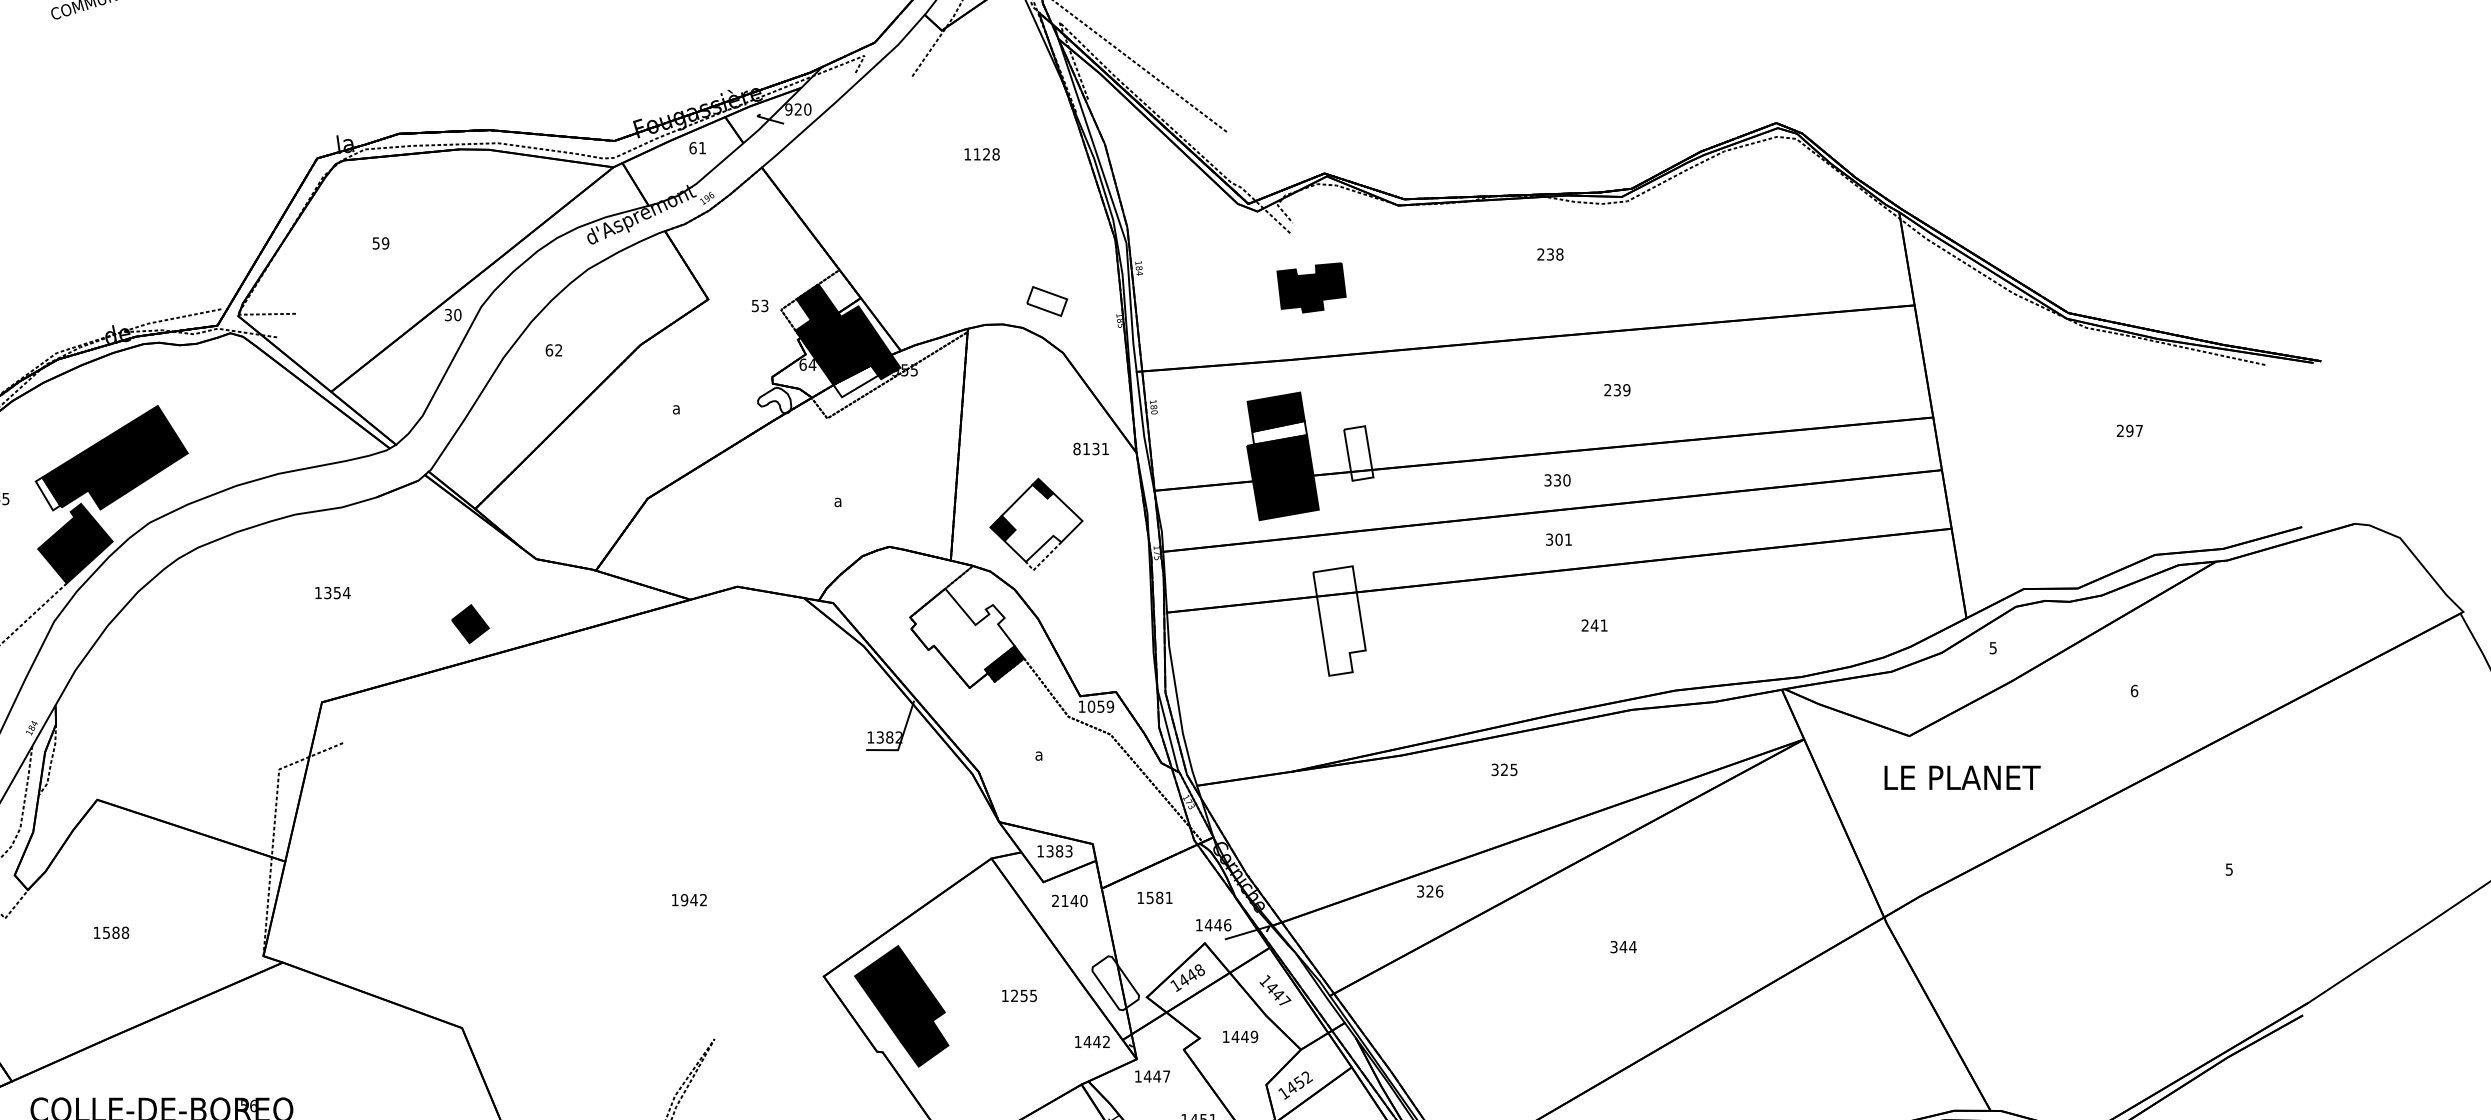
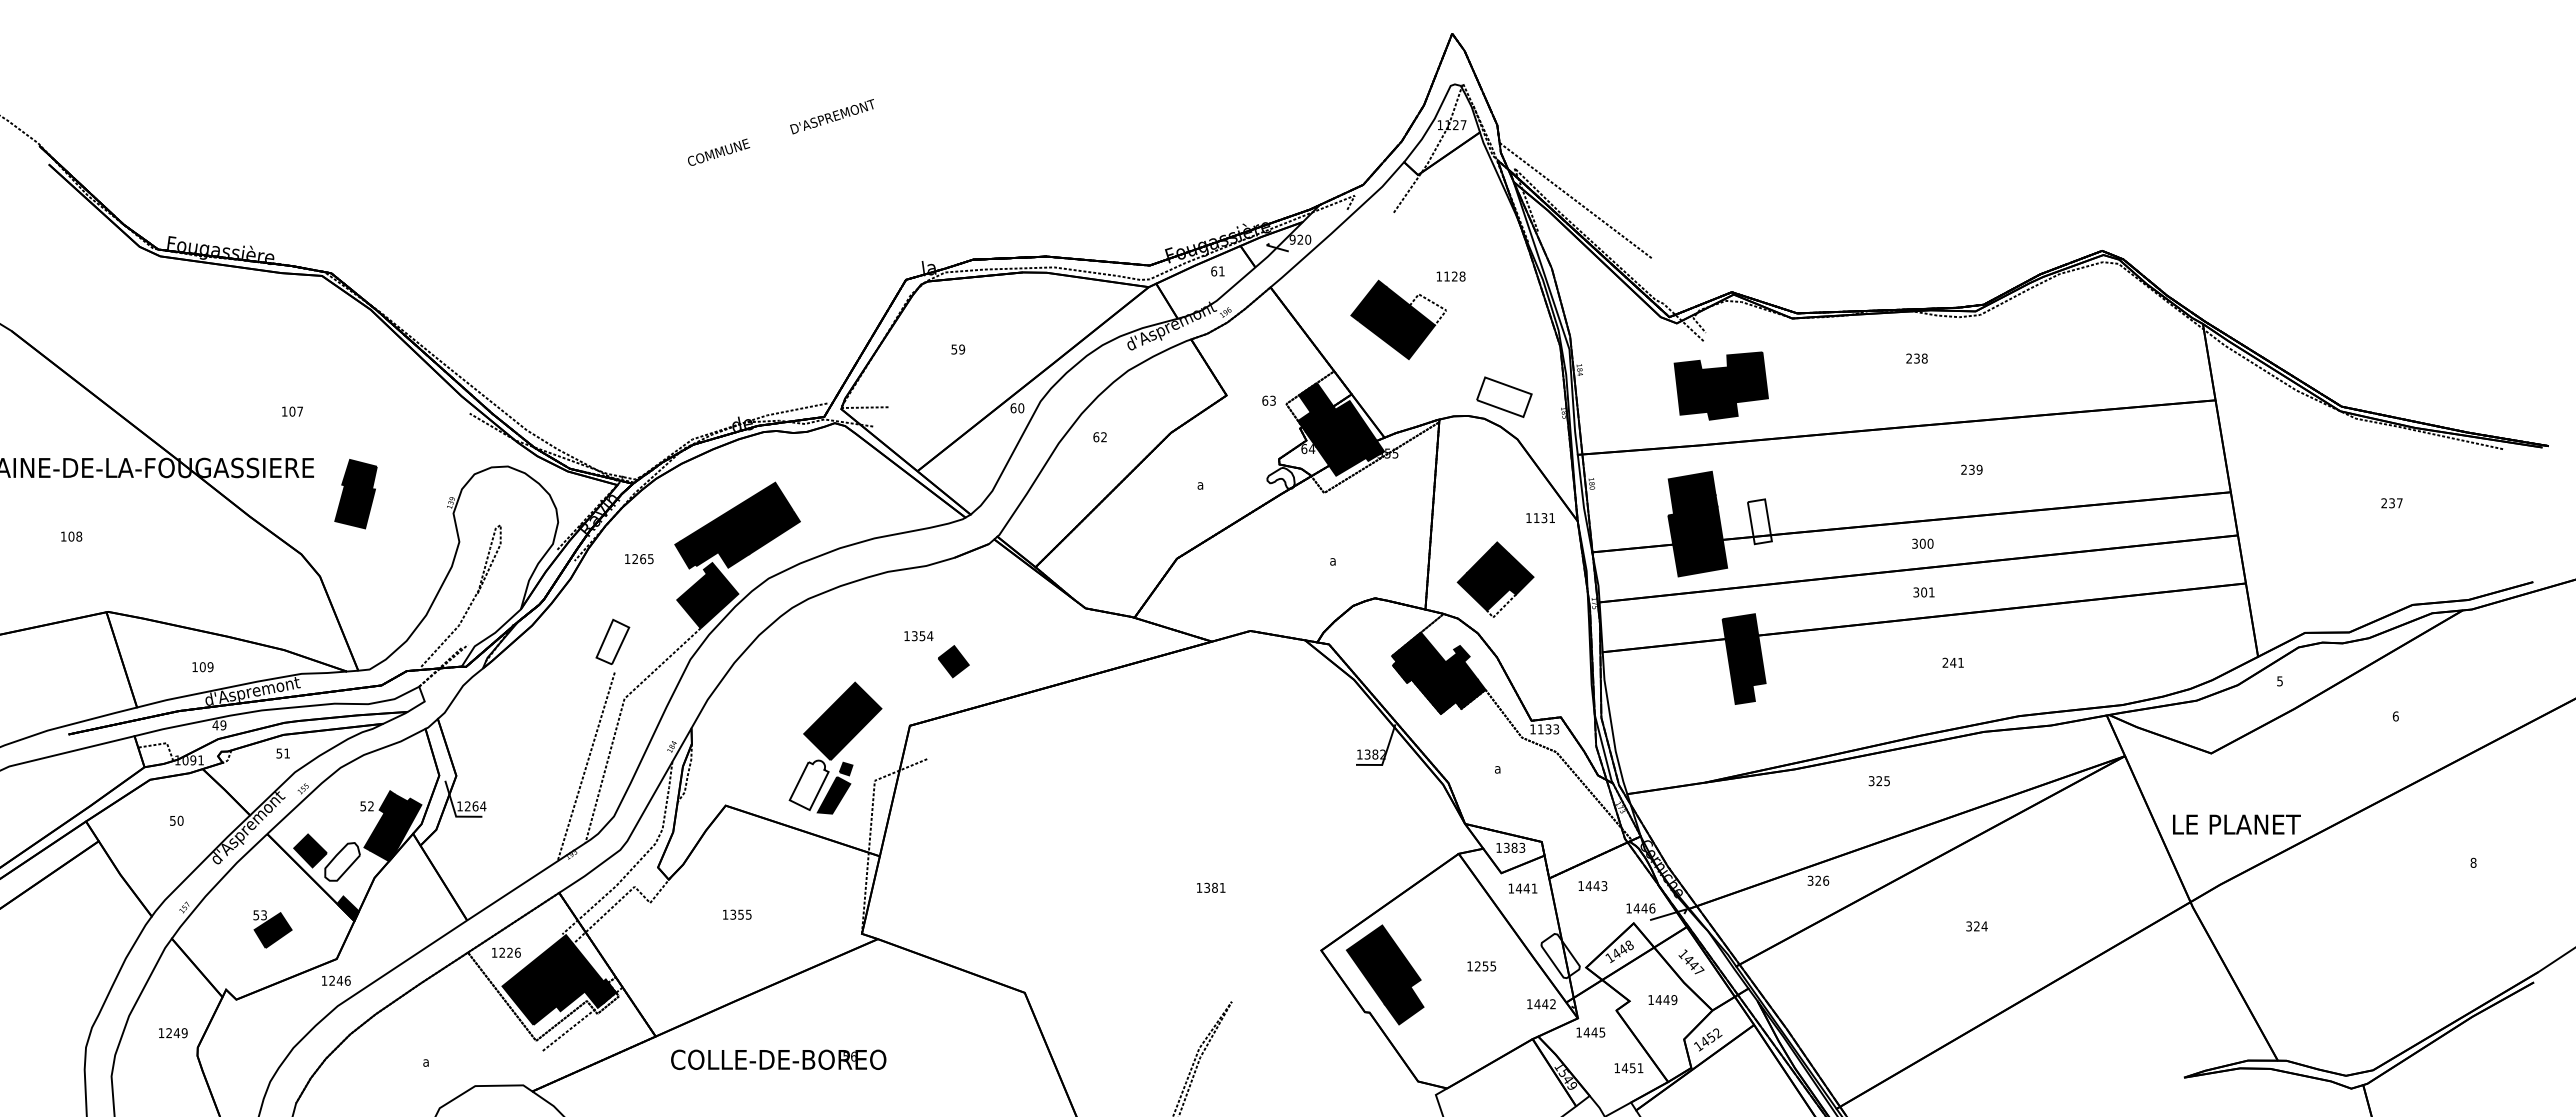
part: (917, 206) -> (1398, 319), added
part: (1310, 287) -> (1720, 385), size x1.67
part: (1047, 300) -> (1504, 396), size x1.67
text: (755, 305) -> (1265, 400), 53 -> 63
text: (448, 315) -> (1013, 408), 30 -> 60
fill: (855, 381) -> (1347, 462), added
text: (2130, 430) -> (2392, 502), 297 -> 237
fill: (1279, 432) -> (1694, 504), added
text: (1076, 449) -> (1528, 518), 8131 -> 1131
text: (1557, 480) -> (1922, 543), 330 -> 300
fill: (48, 493) -> (685, 554), added
fill: (1042, 522) -> (1500, 578), added
fill: (1338, 621) -> (1743, 659), added
part: (470, 623) -> (953, 661), moved
fill: (961, 637) -> (1434, 672), added
text: (1100, 706) -> (1548, 729), 1059 -> 1133
part: (231, 728) -> (835, 747), added
text: (1962, 777) -> (2236, 824), moved
text: (2229, 869) -> (2473, 862), 5 -> 8
text: (1159, 898) -> (1596, 886), 1581 -> 1443
text: (693, 899) -> (1214, 887), 1942 -> 1381
text: (1069, 900) -> (1522, 888), 2140 -> 1441
text: (115, 932) -> (740, 914), 1588 -> 1355
text: (1623, 947) -> (1976, 926), 344 -> 324
text: (1166, 1076) -> (1602, 1032), 1447 -> 1445

